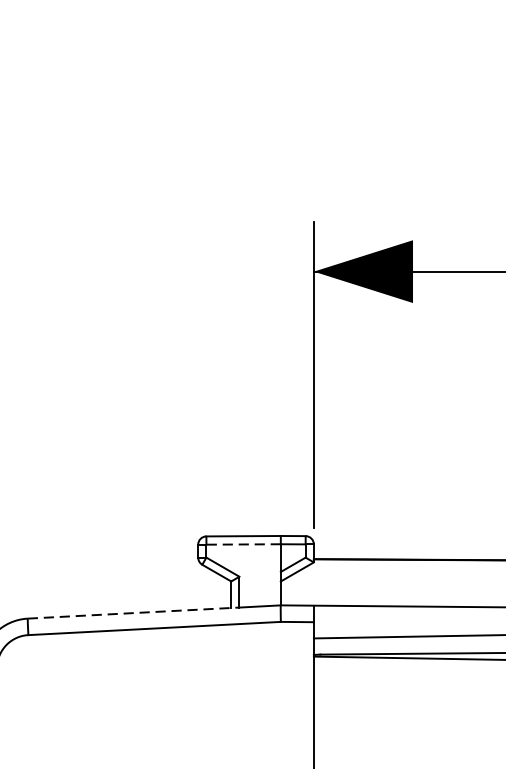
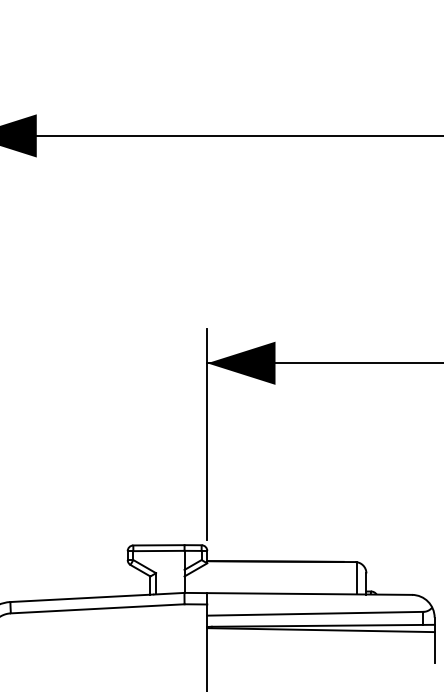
line: (242, 545) -> (158, 551), dashed -> solid
line: (132, 613) -> (82, 598), dashed -> solid

